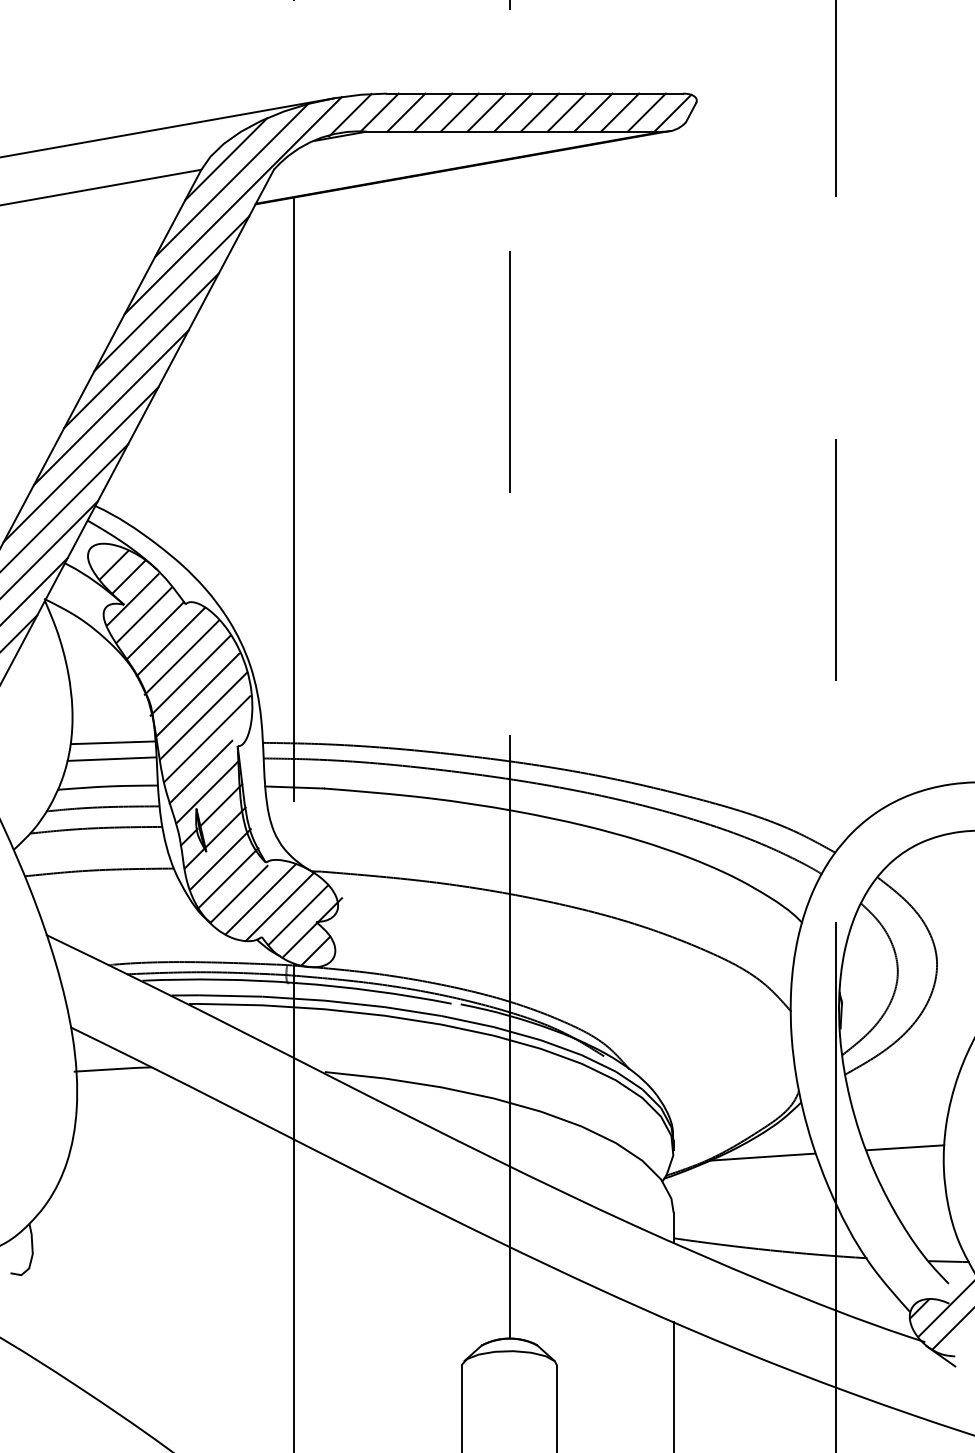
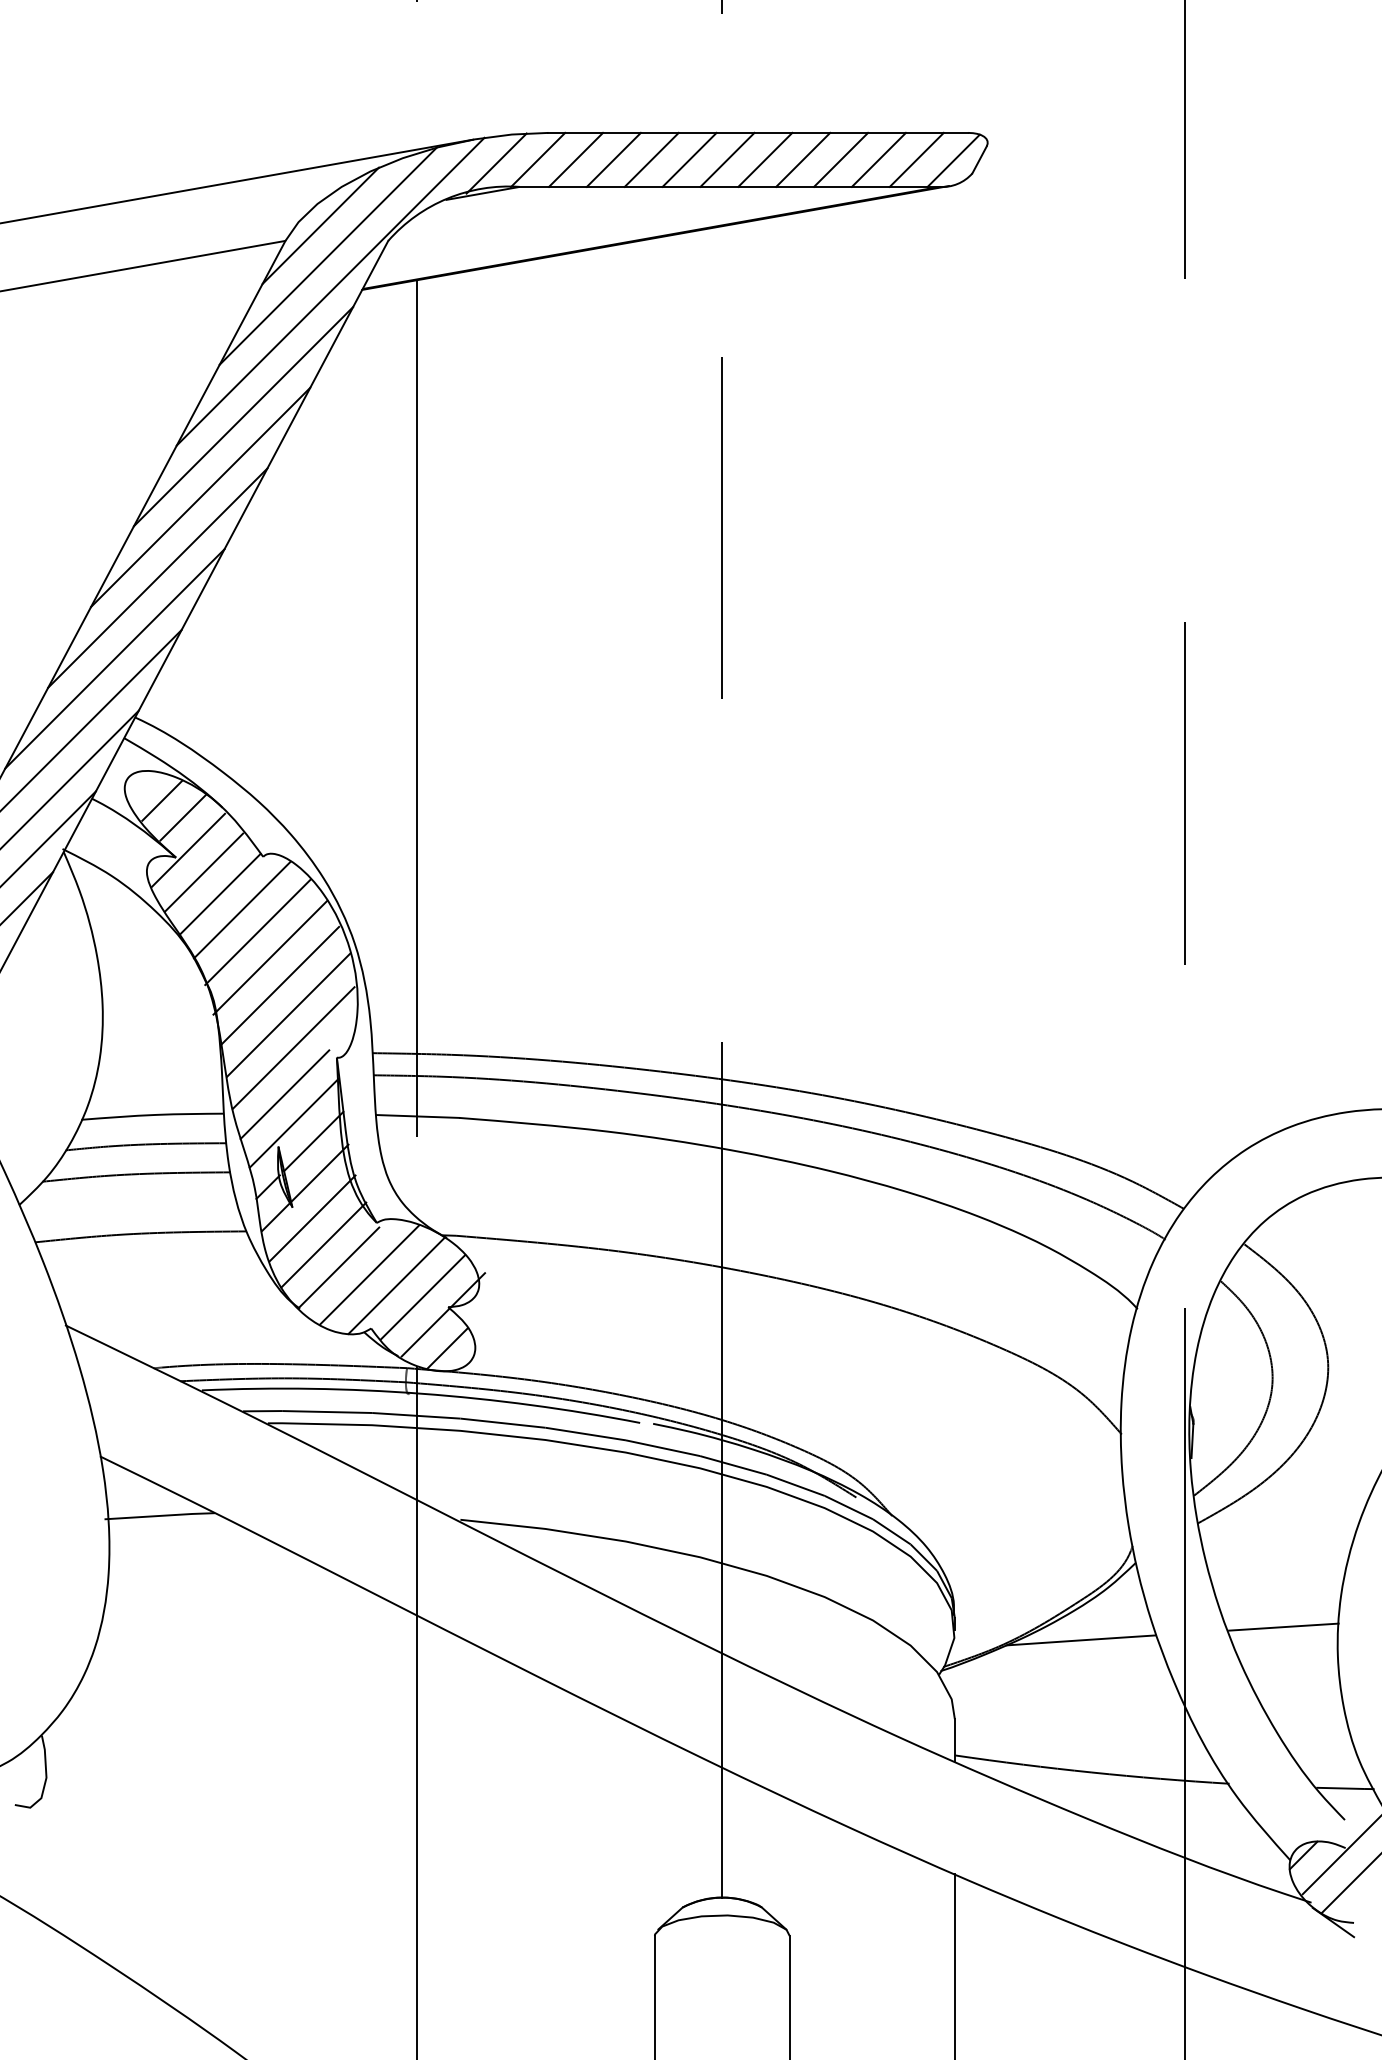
line: (113, 743) -> (160, 1053), removed
line: (111, 758) -> (158, 1075), removed

